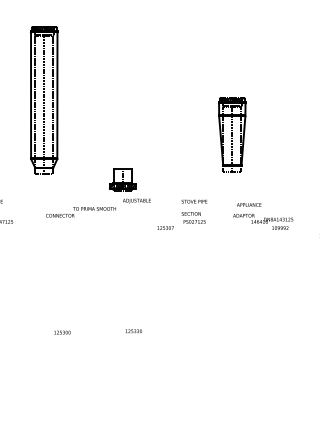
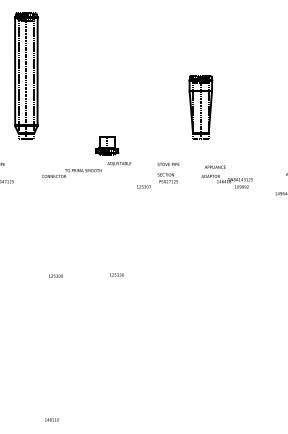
part: (44, 99) -> (26, 75), moved

